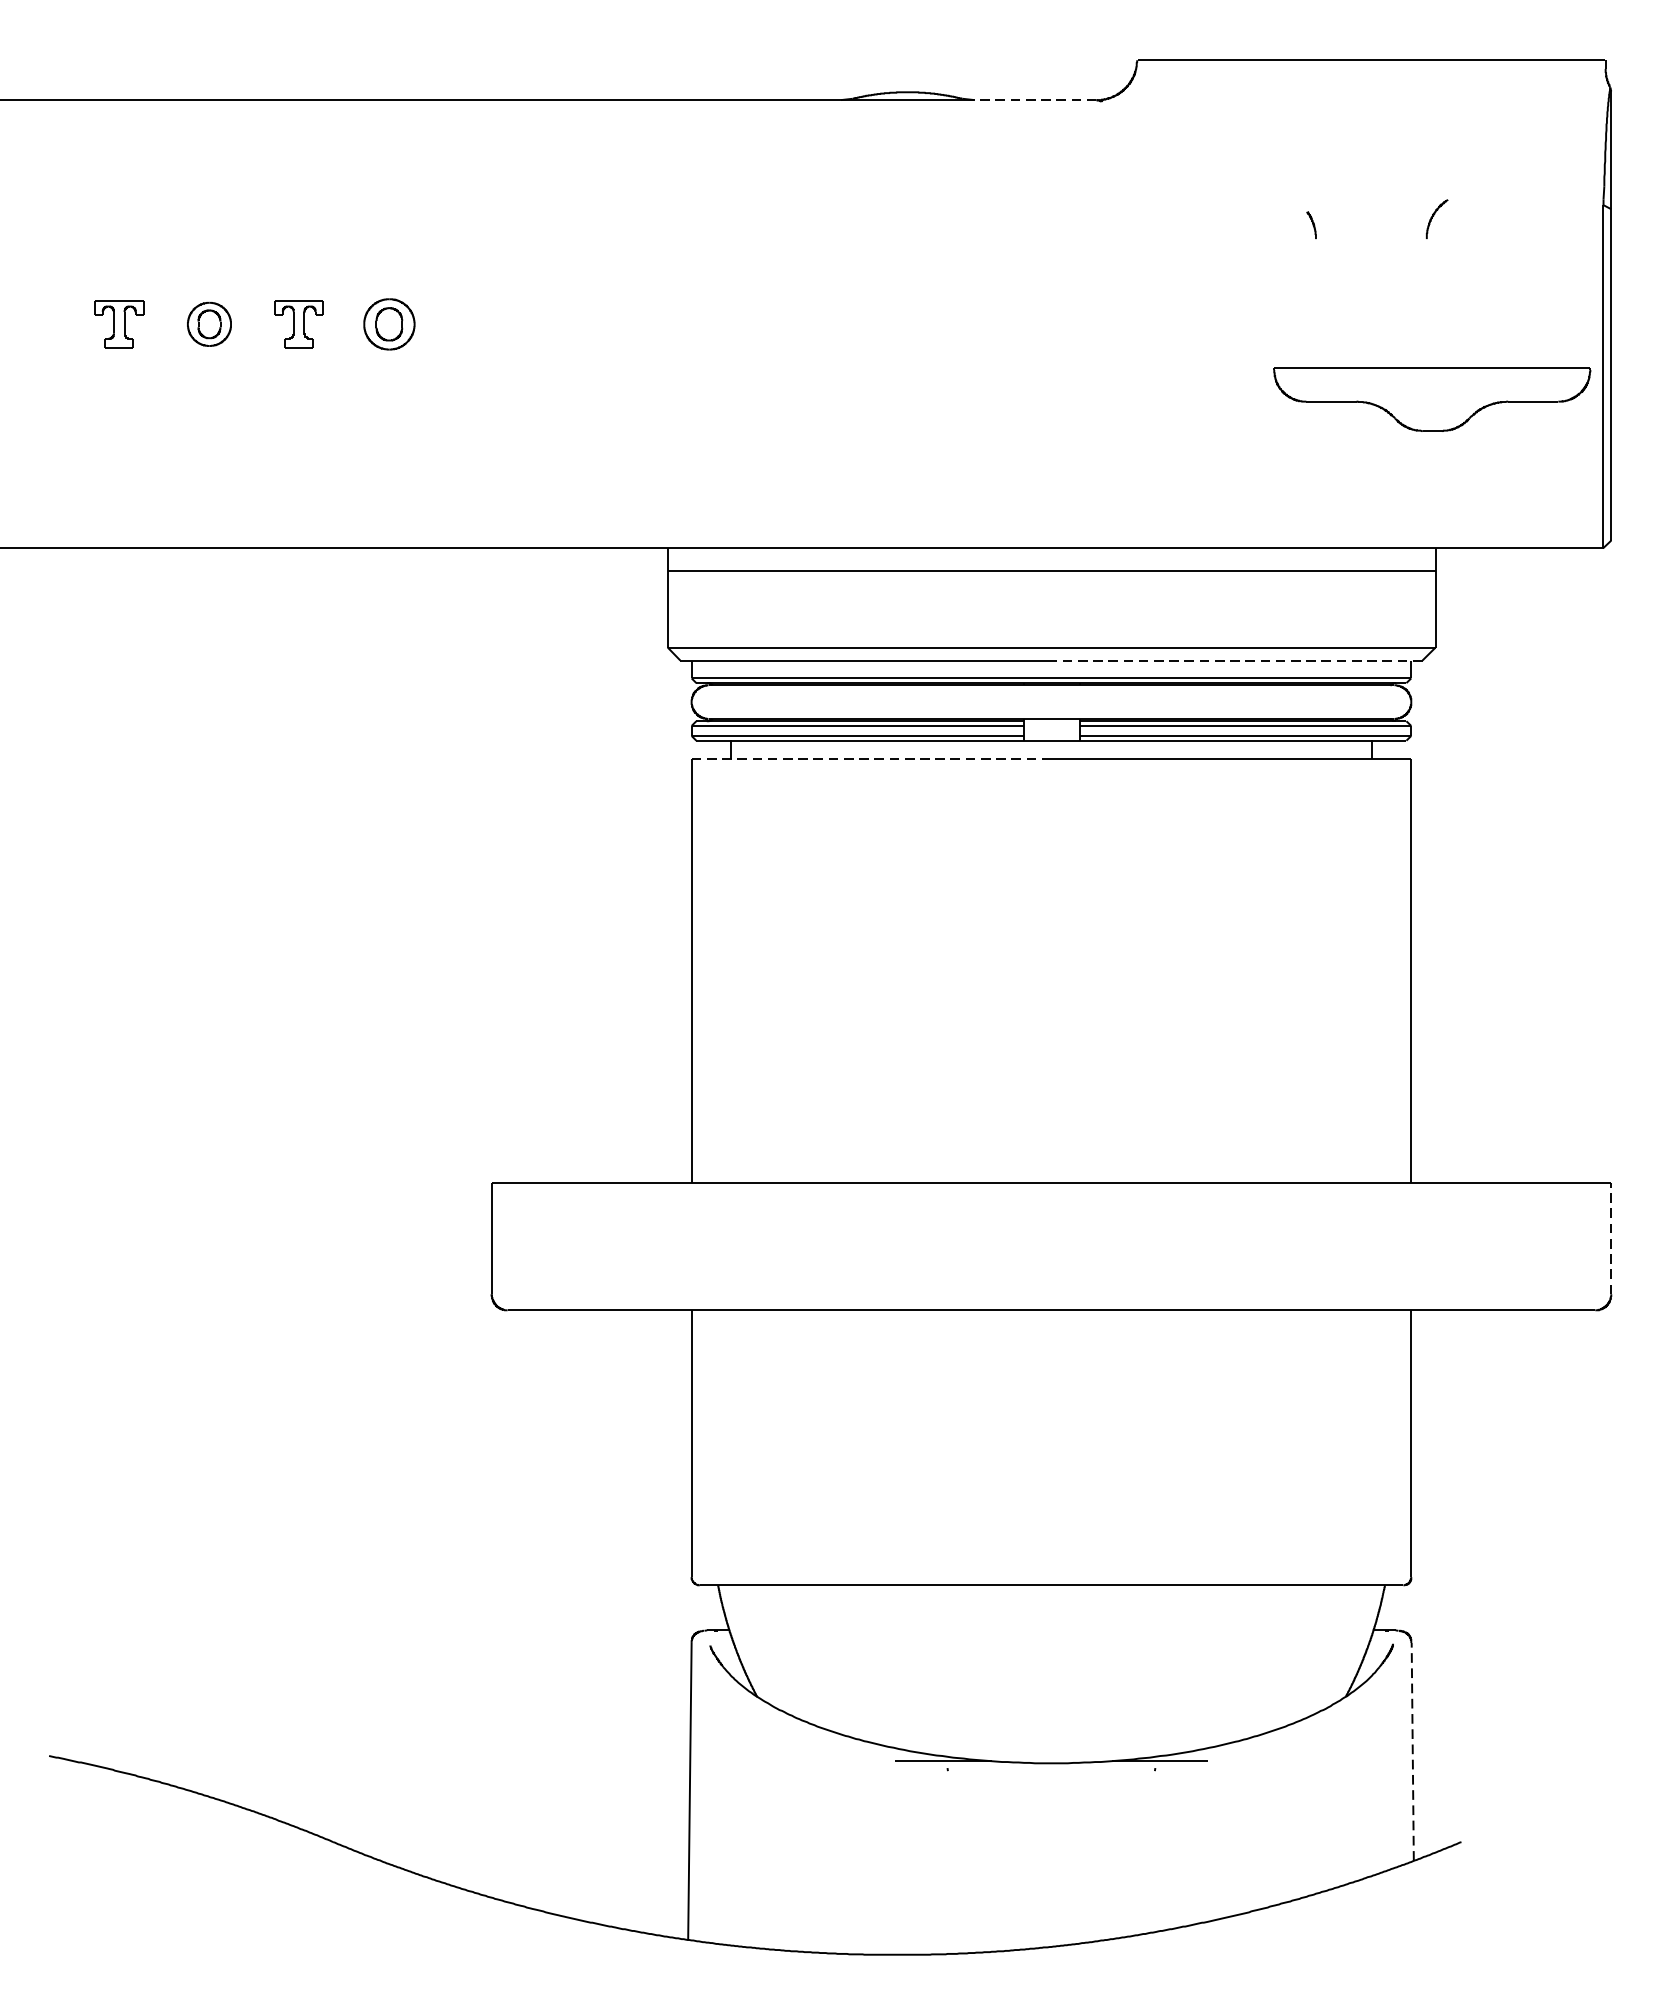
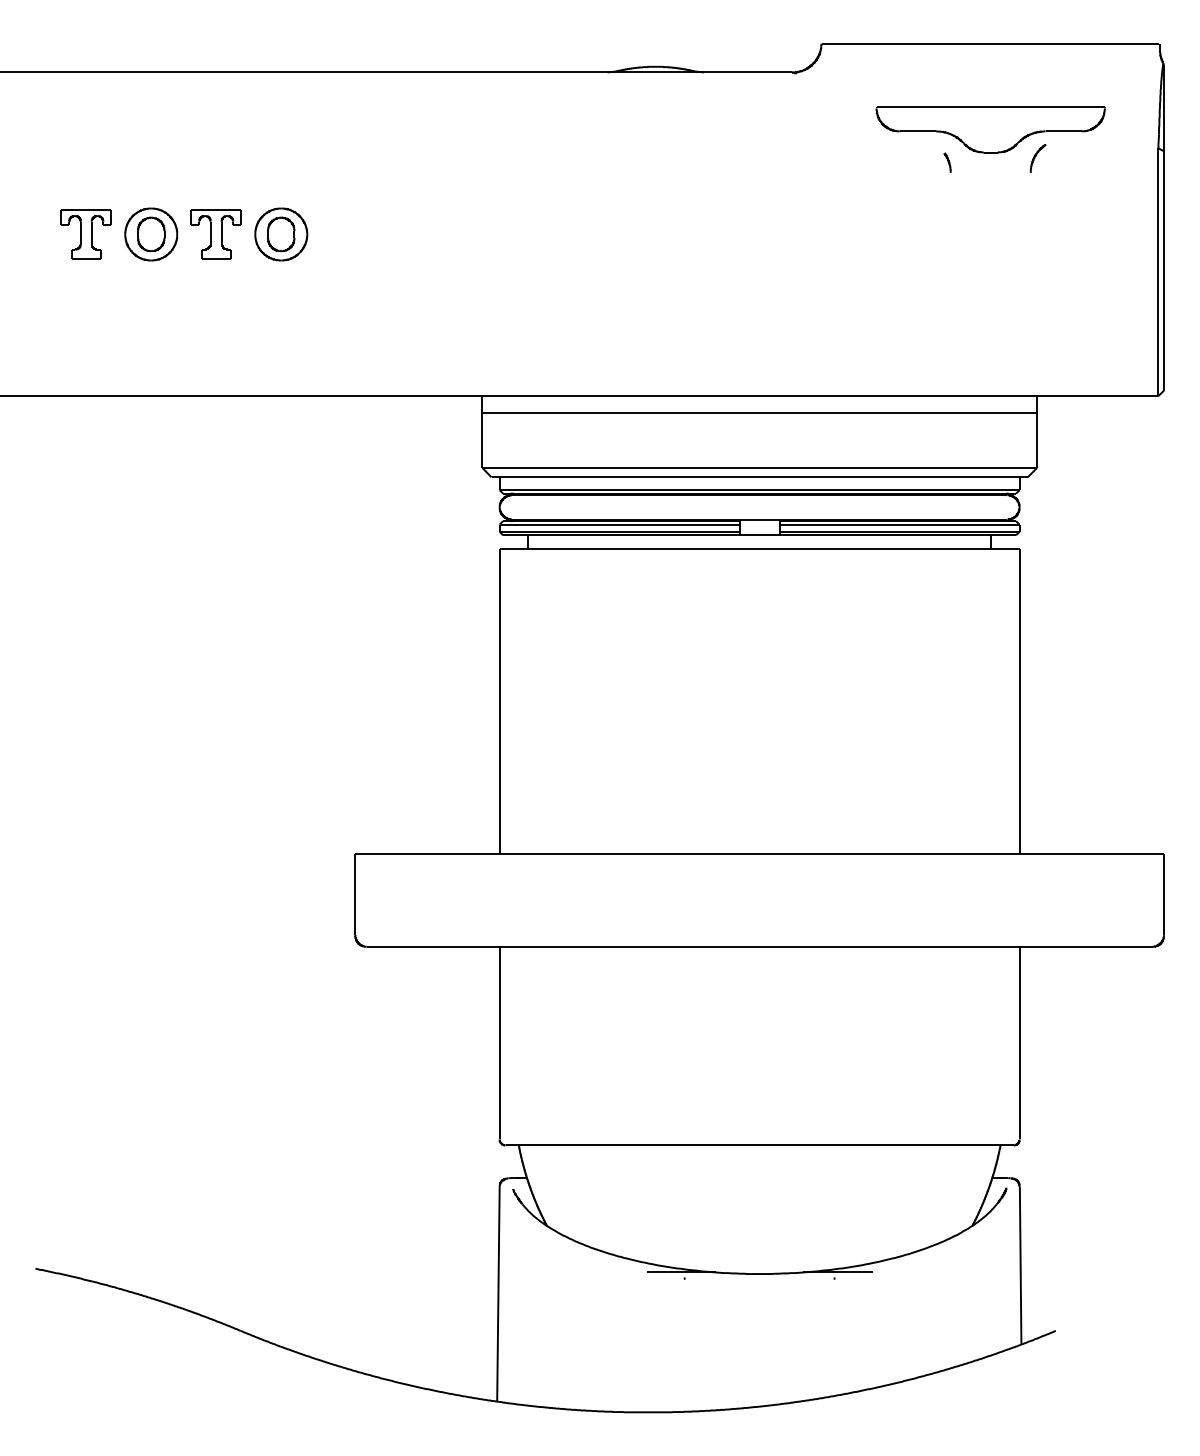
line: (1034, 100) -> (747, 72), dashed -> solid
part: (118, 324) -> (85, 234), size x1.43
part: (209, 324) -> (151, 234), size x1.67
part: (298, 324) -> (215, 234), size x1.43
part: (389, 324) -> (281, 234), size x1.43
part: (1431, 399) -> (990, 129), moved
line: (1236, 660) -> (893, 477), dashed -> solid
line: (871, 759) -> (629, 548), dashed -> solid
line: (1611, 1237) -> (1164, 894), dashed -> solid
line: (1412, 1751) -> (1020, 1265), dashed -> solid

